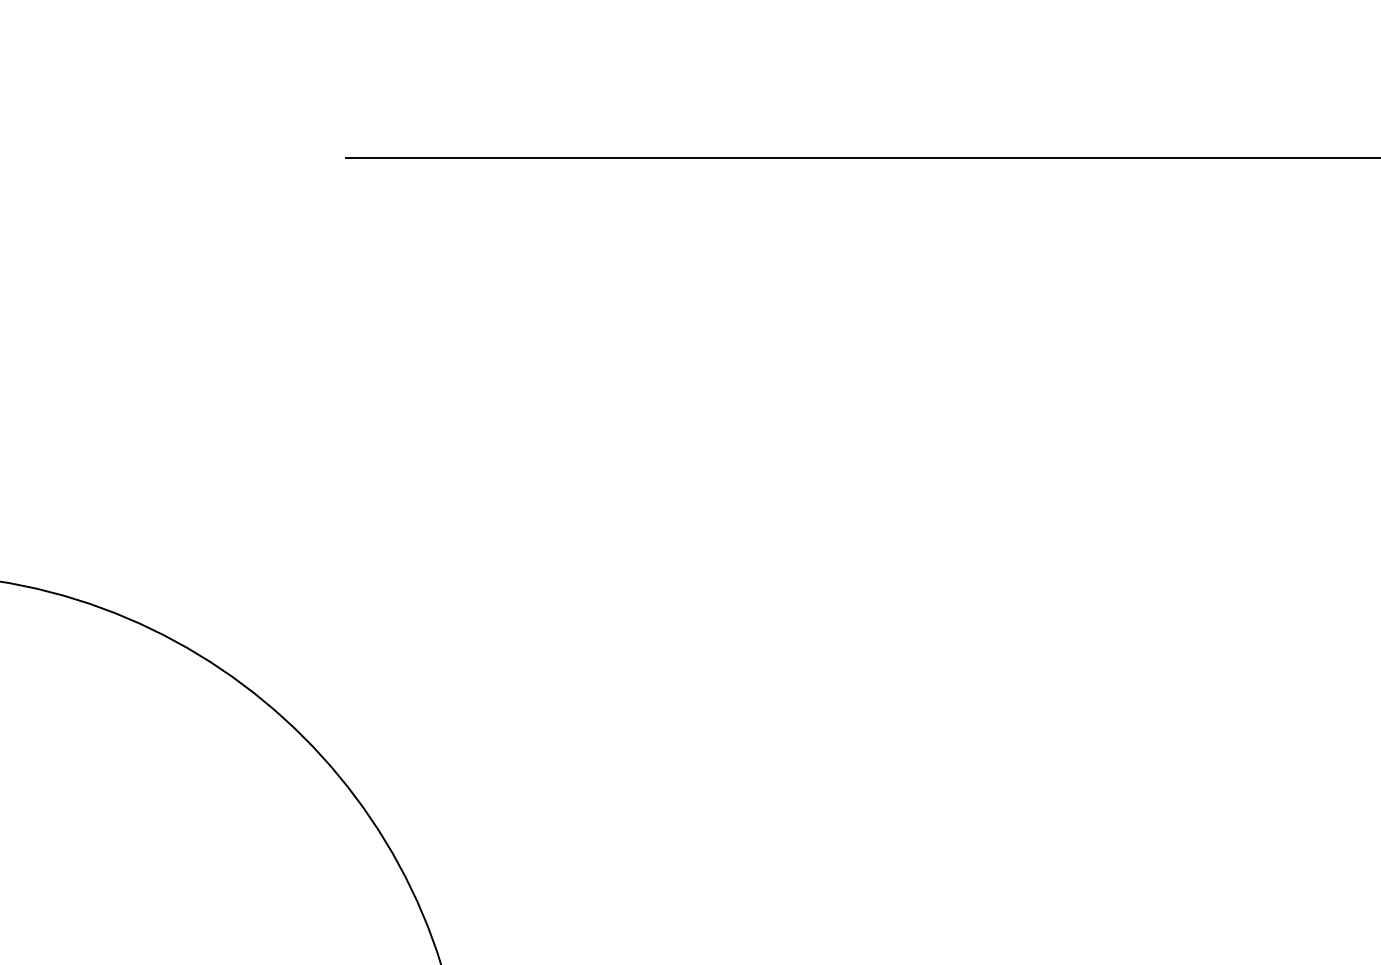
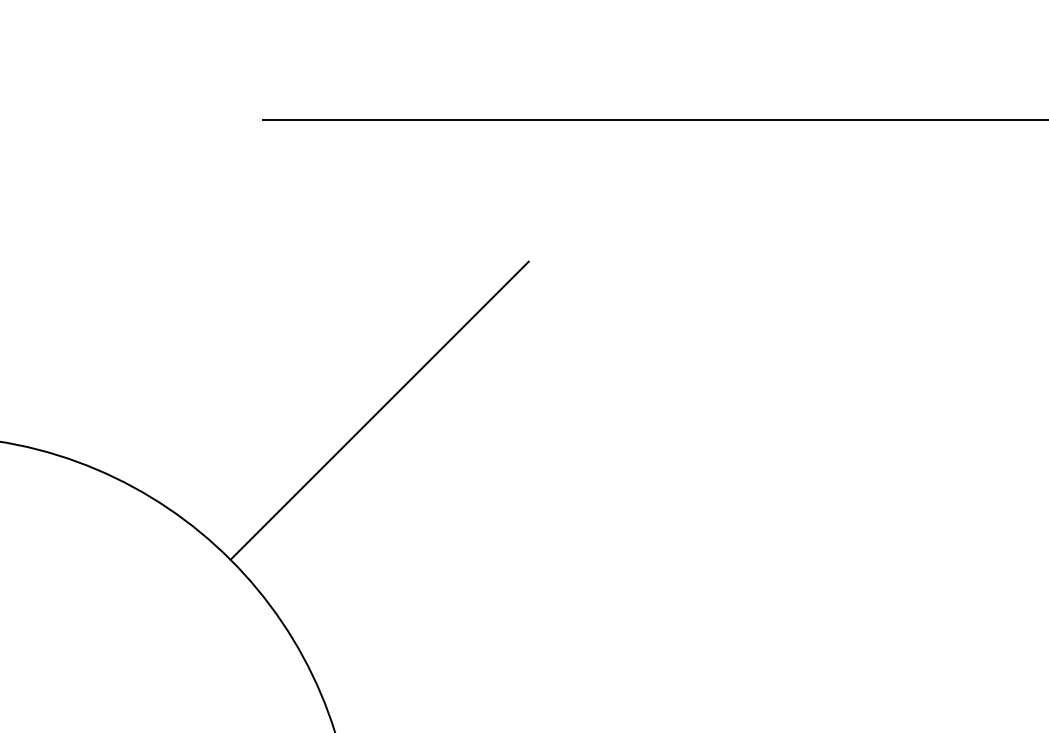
line: (499, 540) -> (379, 410), added

